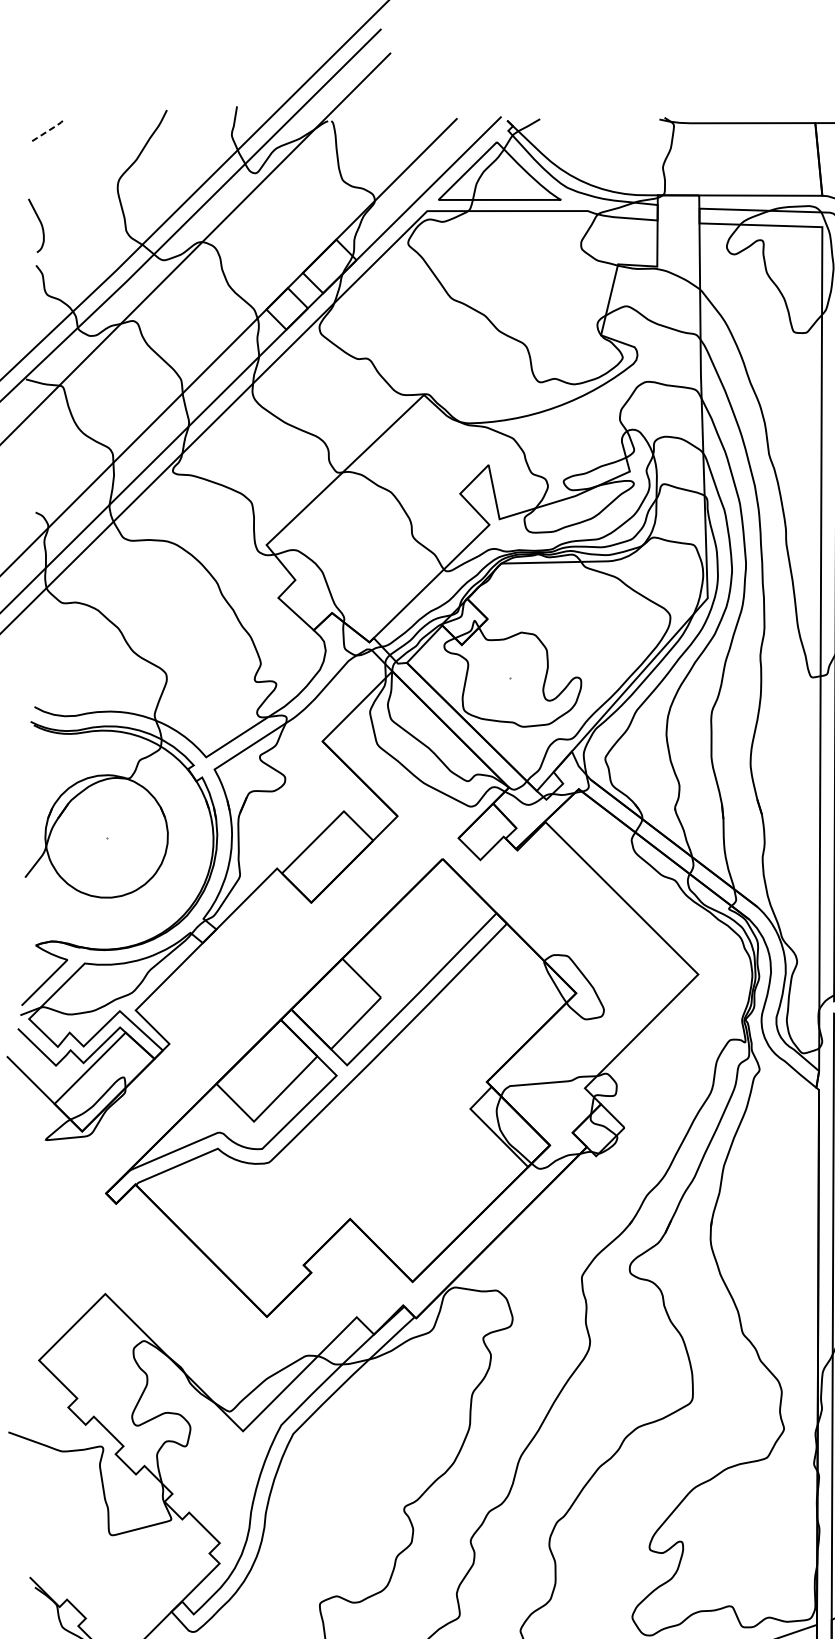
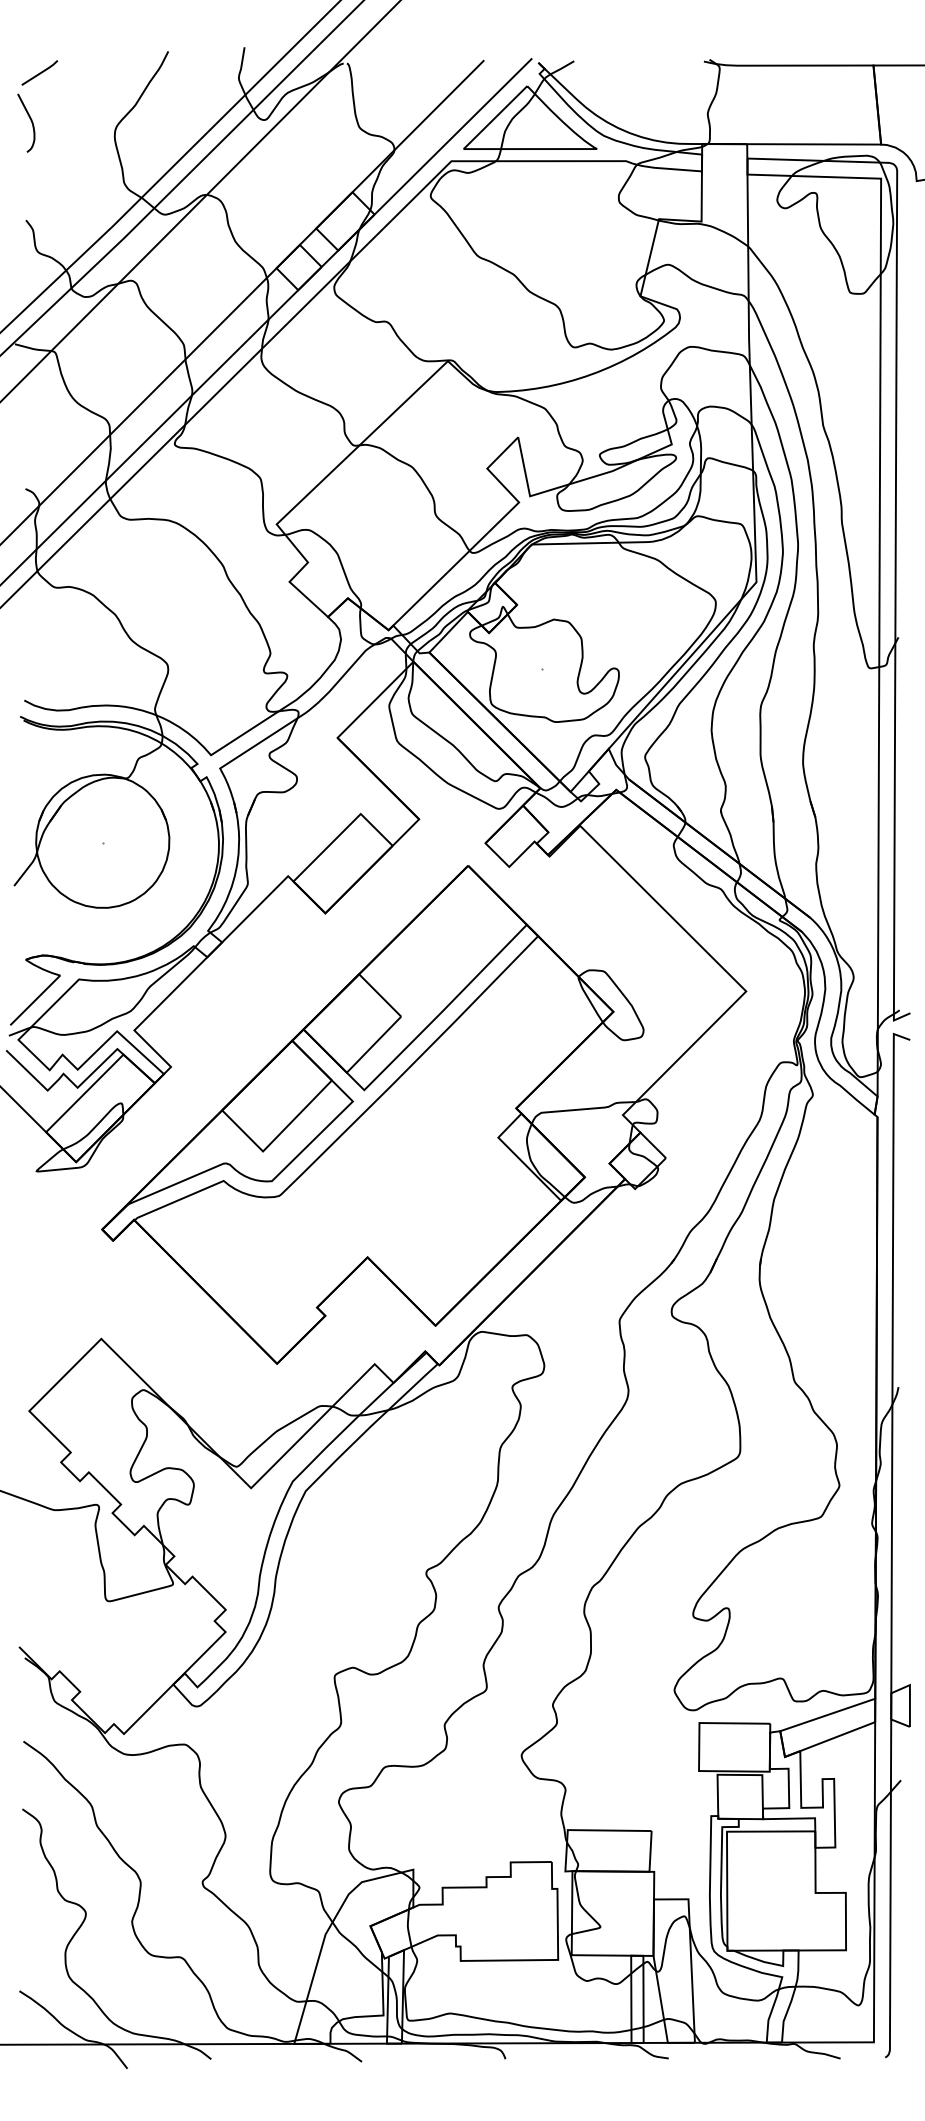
line: (50, 129) -> (41, 72), dashed -> solid
curve: (40, 223) -> (30, 120), moved

